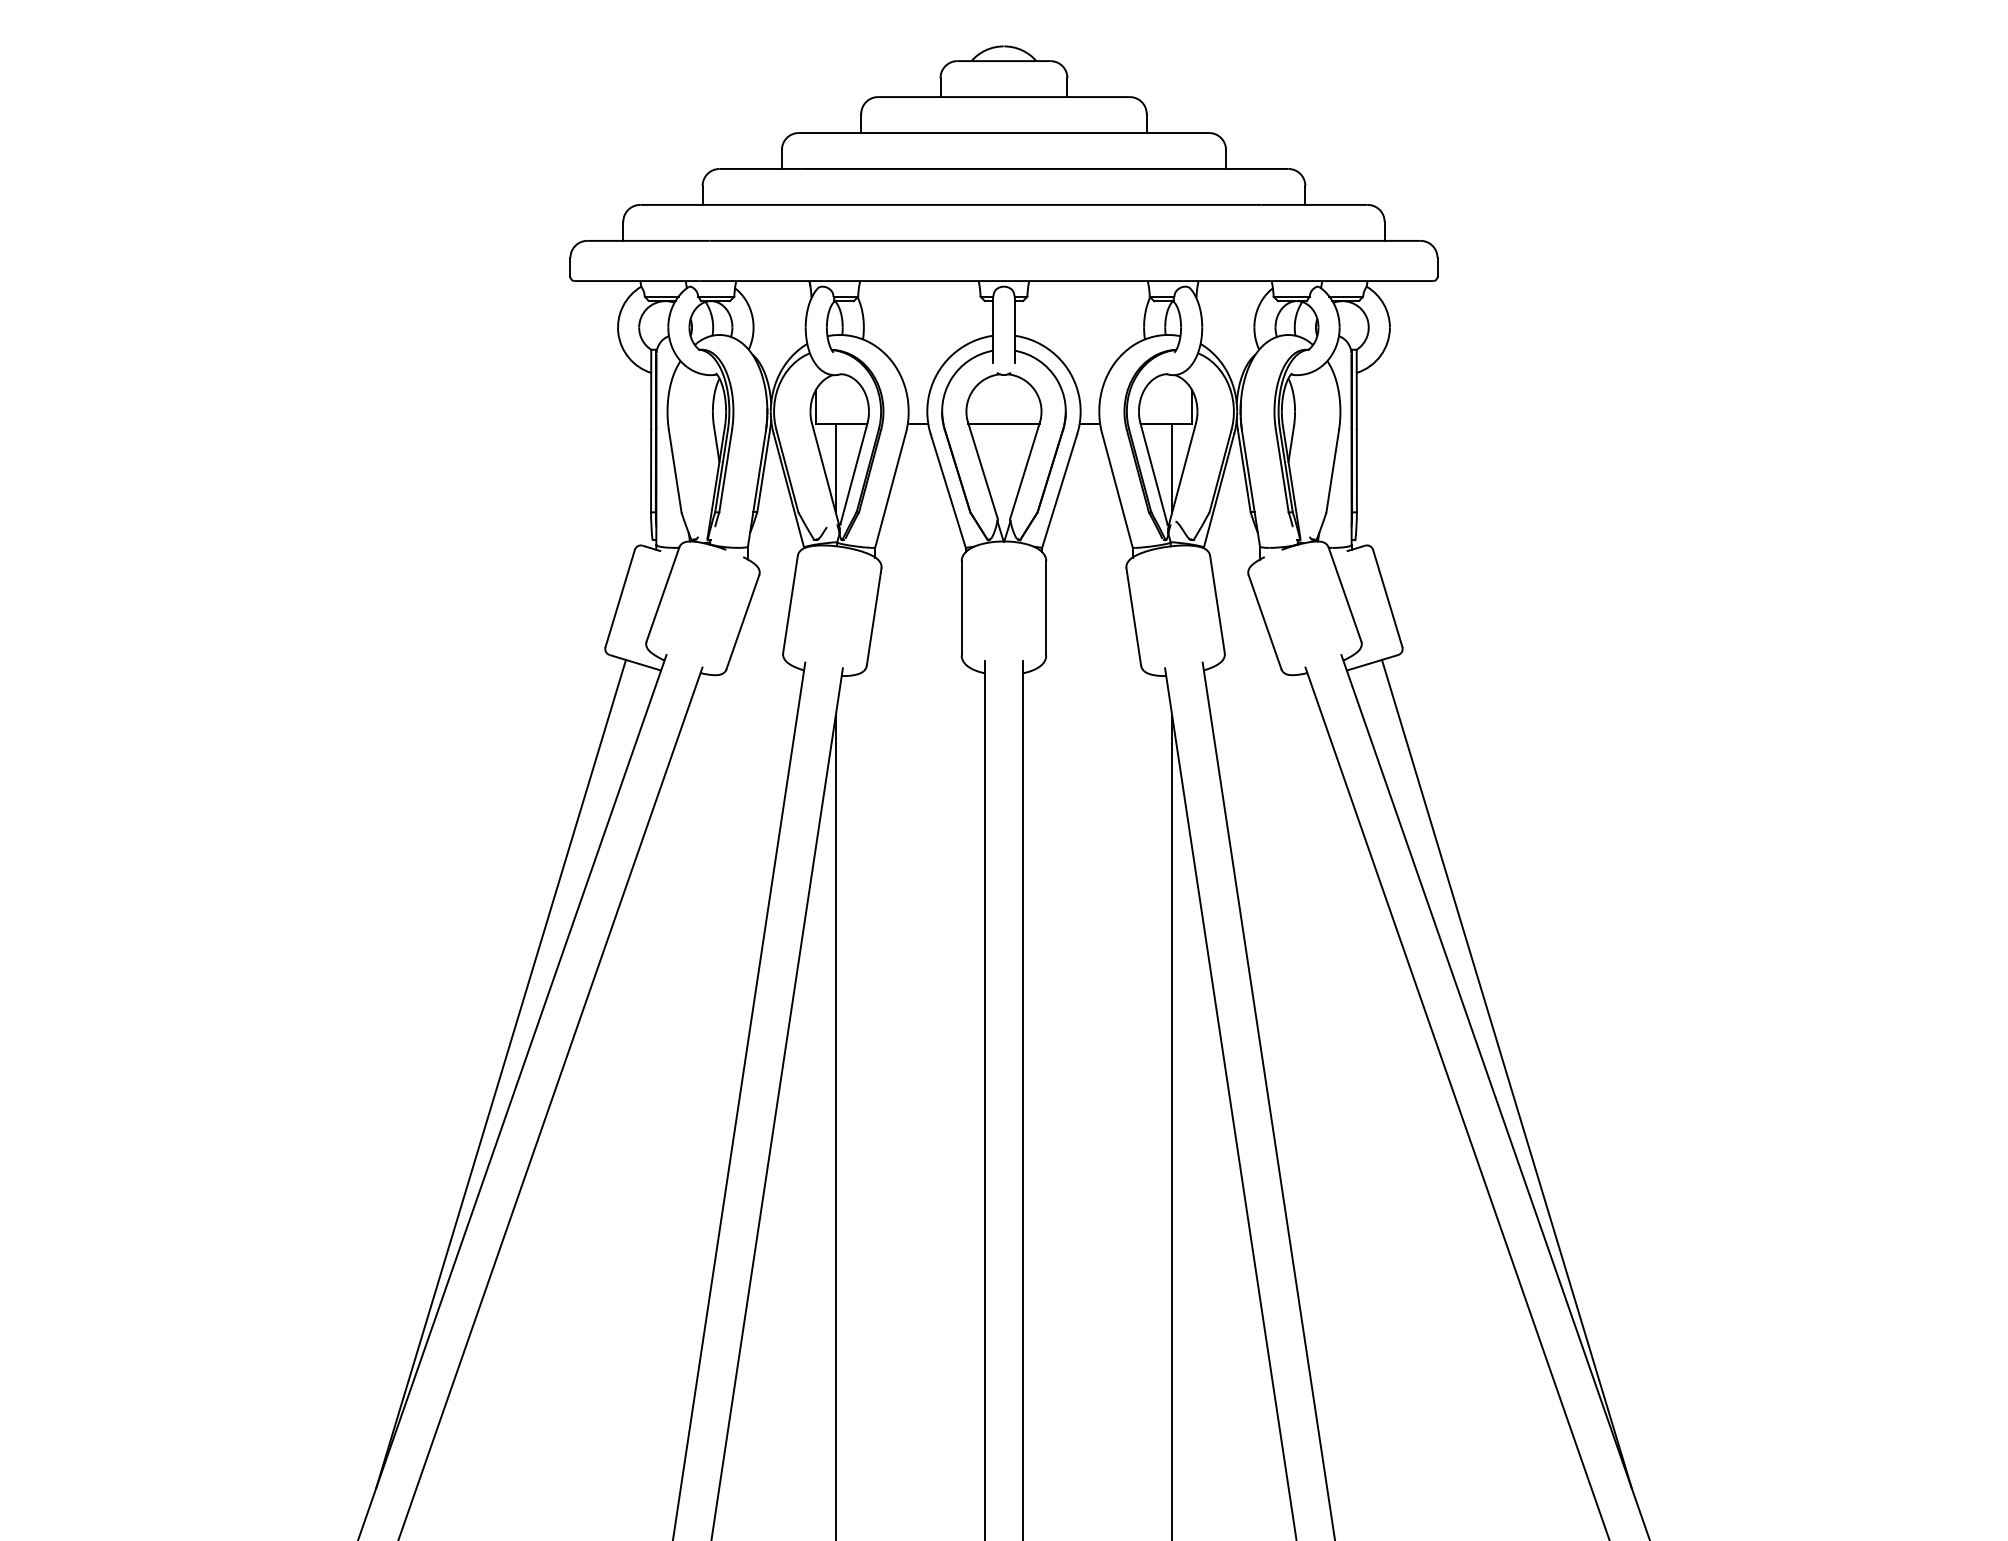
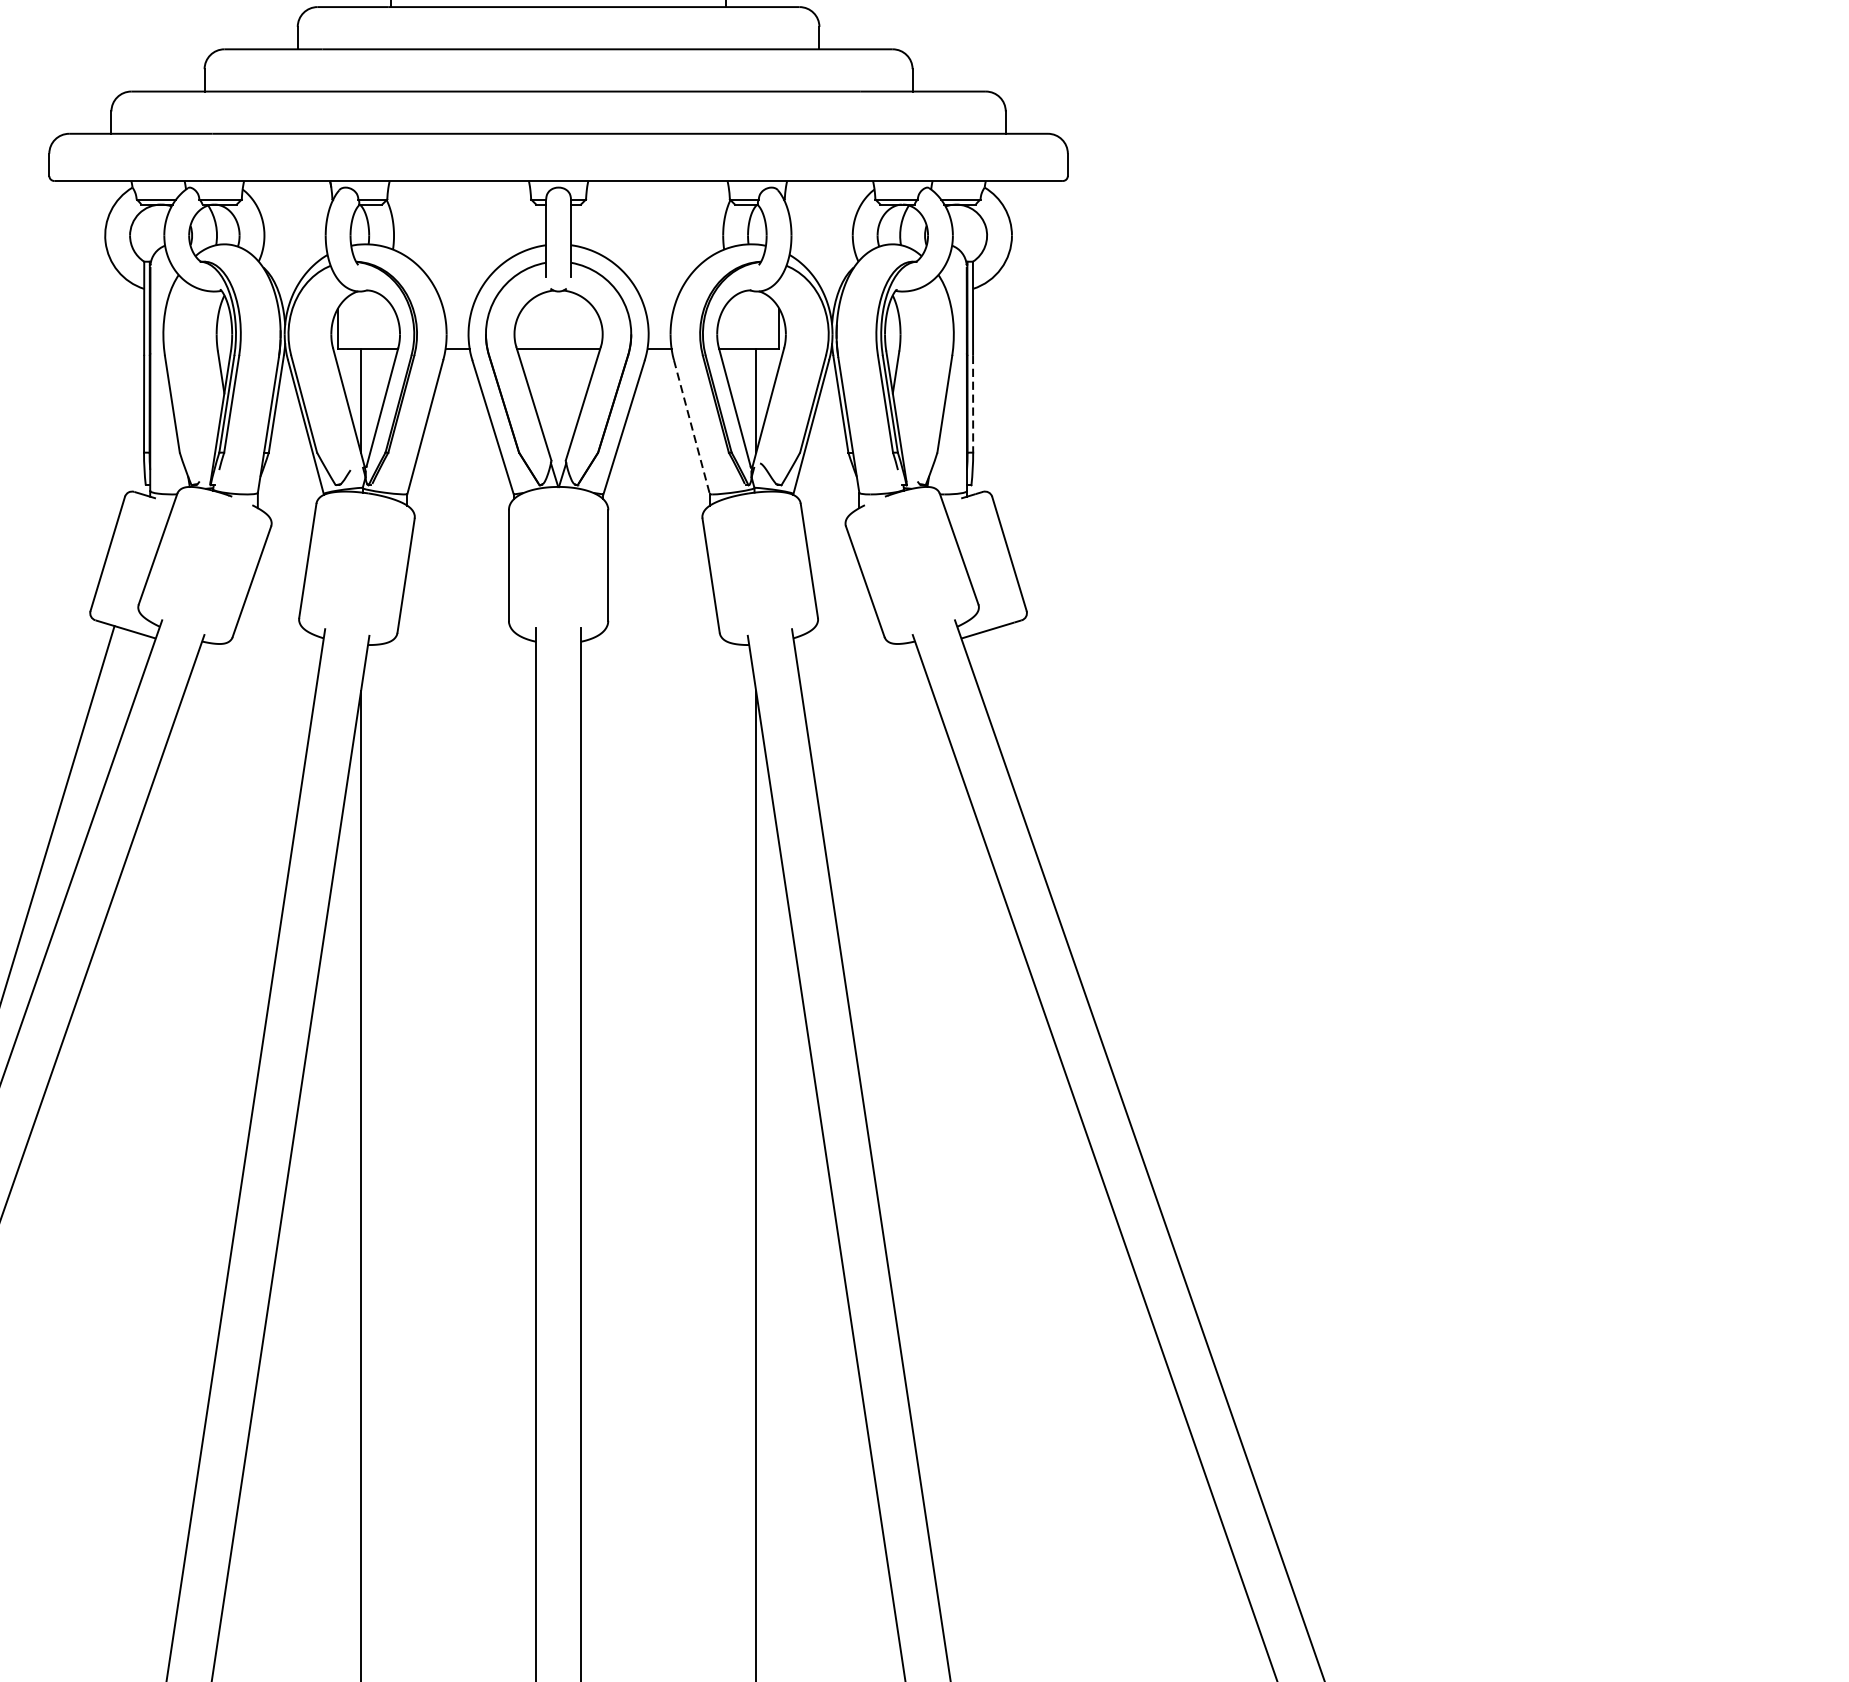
line: (1356, 471) -> (972, 404), solid -> dashed
line: (1117, 490) -> (691, 427), solid -> dashed
line: (1506, 1073) -> (1148, 1111), removed

